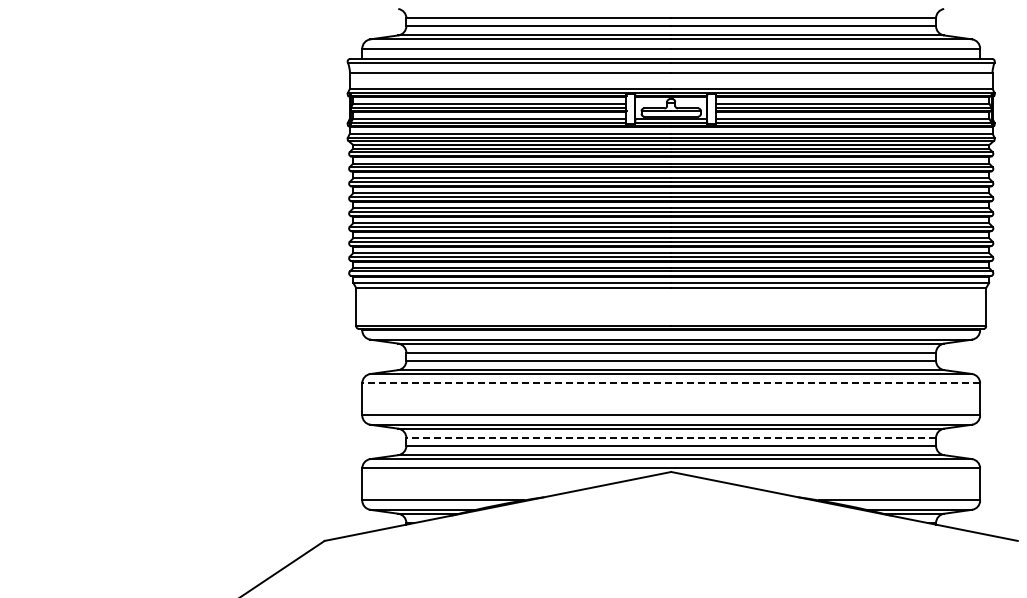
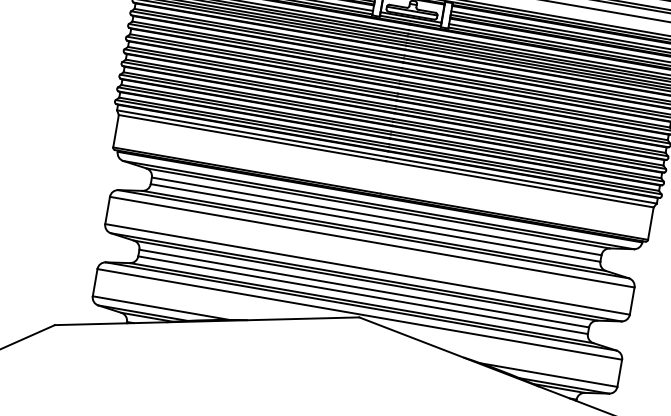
line: (671, 383) -> (372, 242), dashed -> solid
line: (671, 438) -> (364, 289), dashed -> solid

